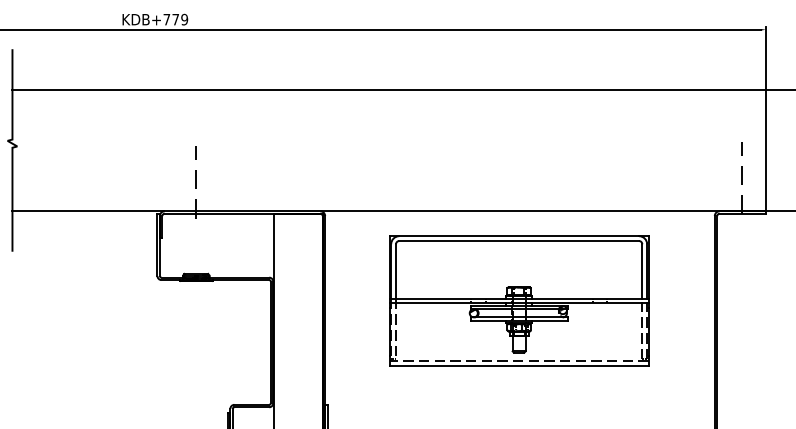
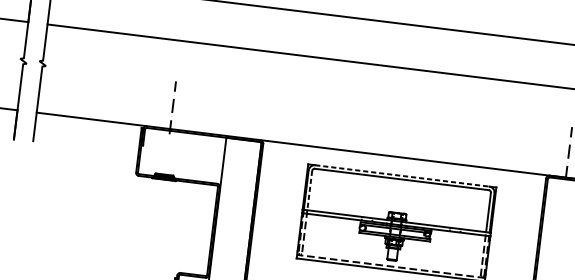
line: (519, 236) -> (402, 176), solid -> dashed
line: (396, 271) -> (310, 190), solid -> dashed

